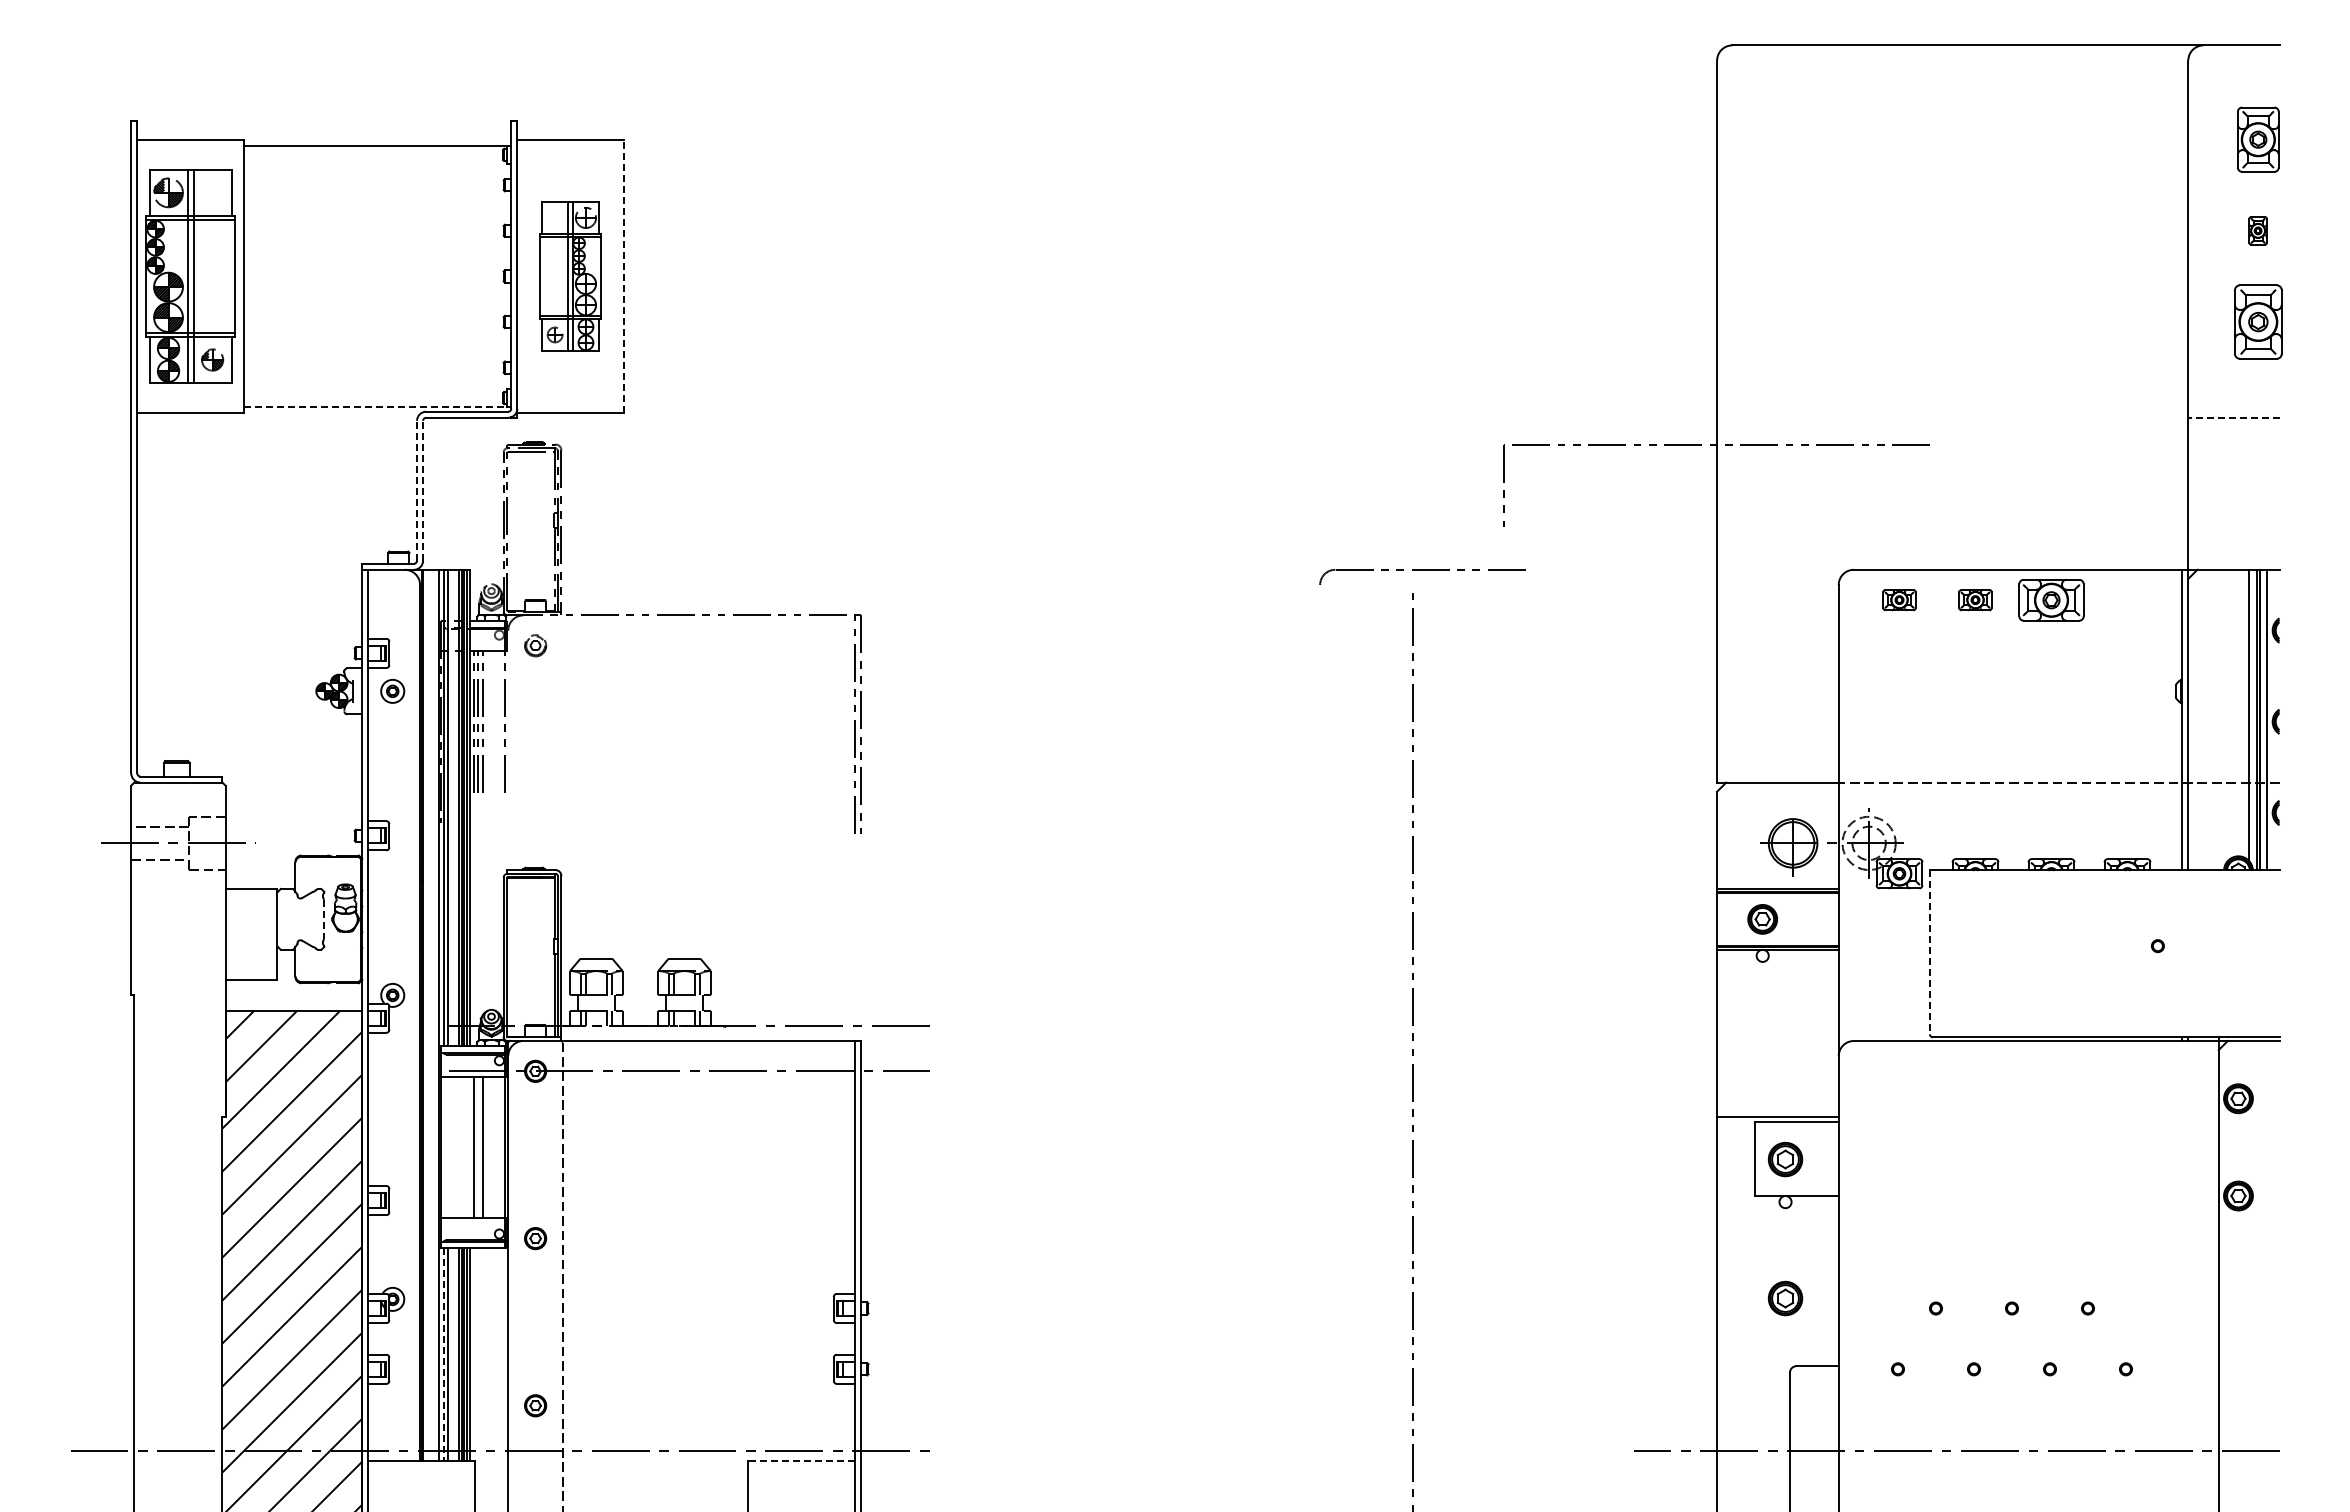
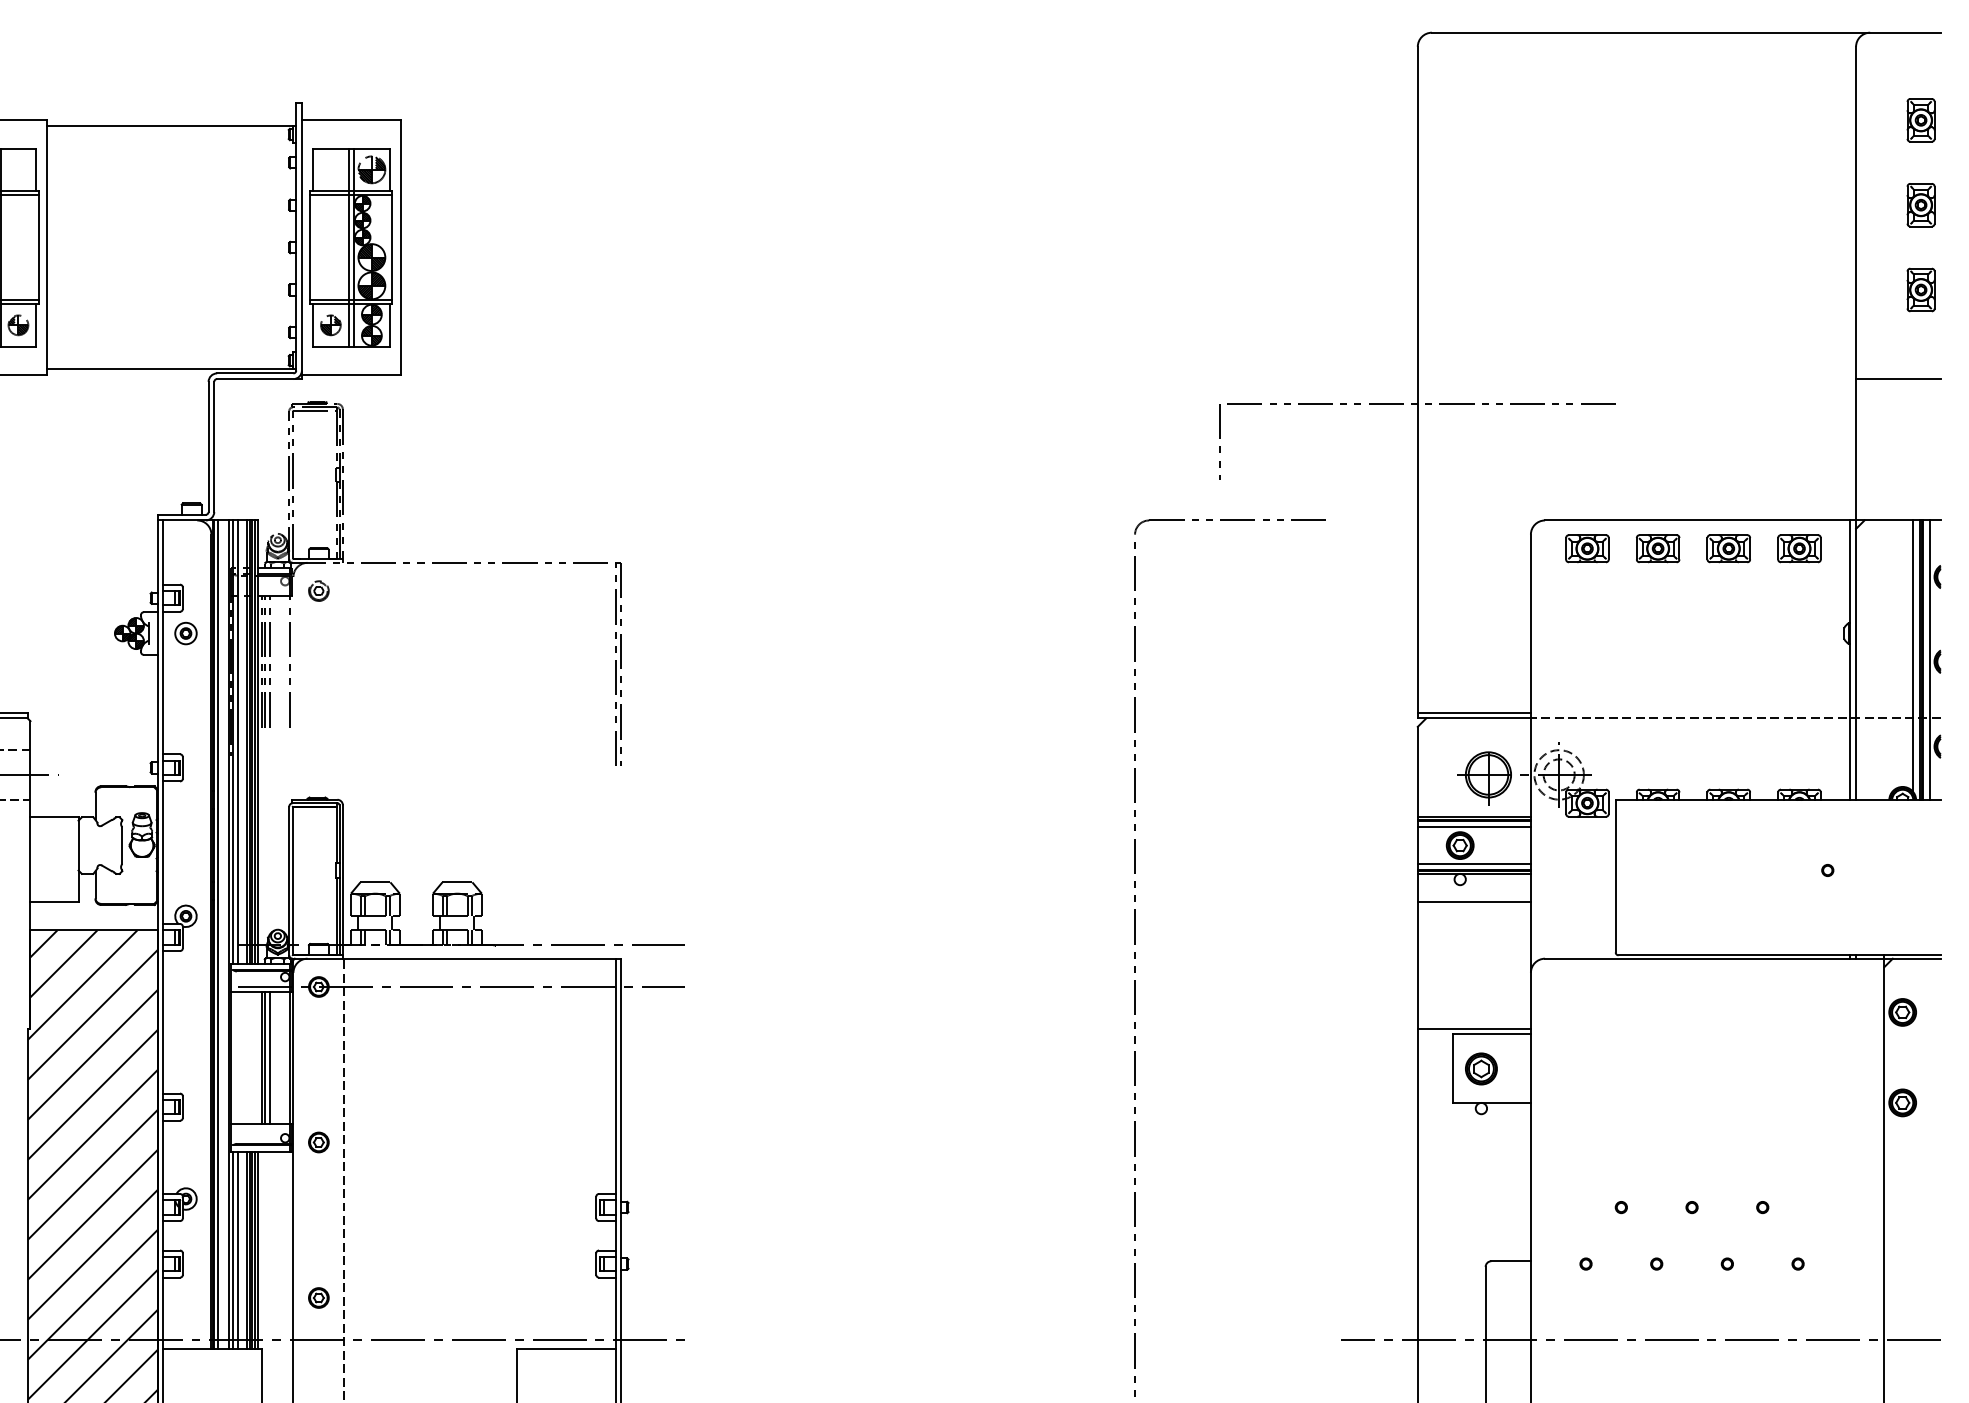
part: (2257, 139) -> (1920, 120), size x0.71
part: (2257, 230) -> (1920, 204), size x1.67
part: (570, 276) -> (351, 247), size x1.43
line: (623, 276) -> (400, 247), dashed -> solid
part: (2257, 321) -> (1920, 289), size x0.62
line: (375, 407) -> (169, 369), dashed -> solid
line: (2233, 417) -> (1898, 378), dashed -> solid
line: (417, 490) -> (209, 446), dashed -> solid
line: (423, 490) -> (214, 446), dashed -> solid
part: (1422, 576) -> (1230, 526), moved
part: (1899, 599) -> (1587, 548), size x1.43
part: (1975, 599) -> (1658, 548), size x1.43
part: (2051, 599) -> (1728, 548), size x0.71
part: (2127, 599) -> (1799, 548), added
line: (1777, 776) -> (1473, 712), added
line: (1777, 899) -> (1473, 827), added
line: (324, 919) -> (122, 845), dashed -> solid
line: (1777, 939) -> (1473, 864), added
line: (1929, 952) -> (1615, 876), dashed -> solid
line: (1777, 980) -> (1473, 902), added
line: (426, 1014) -> (217, 934), added
line: (477, 1147) -> (264, 1057), added
part: (1785, 1298) -> (1481, 1198), removed
line: (443, 1354) -> (233, 1250), dashed -> solid
line: (801, 1460) -> (566, 1348), dashed -> solid

